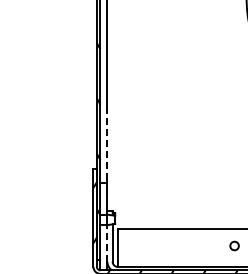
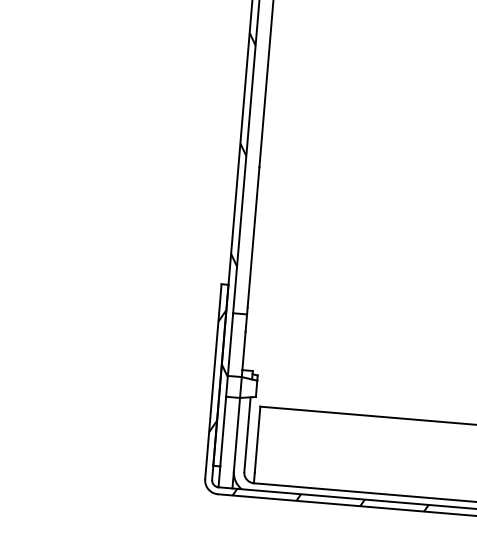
line: (107, 144) -> (253, 236), dashed -> solid
line: (107, 242) -> (237, 432), dashed -> solid

